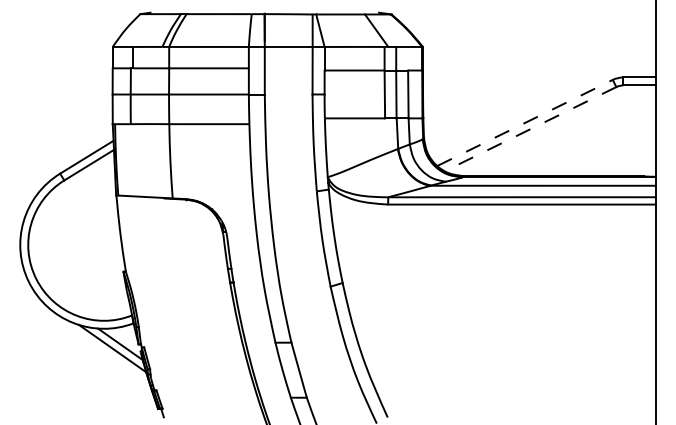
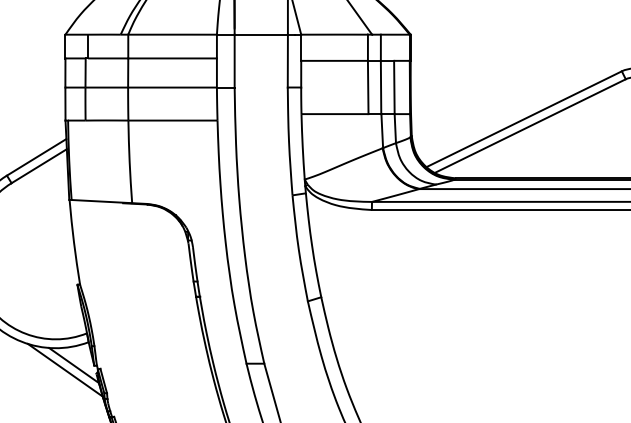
line: (525, 122) -> (524, 118), dashed -> solid
line: (530, 129) -> (530, 126), dashed -> solid

